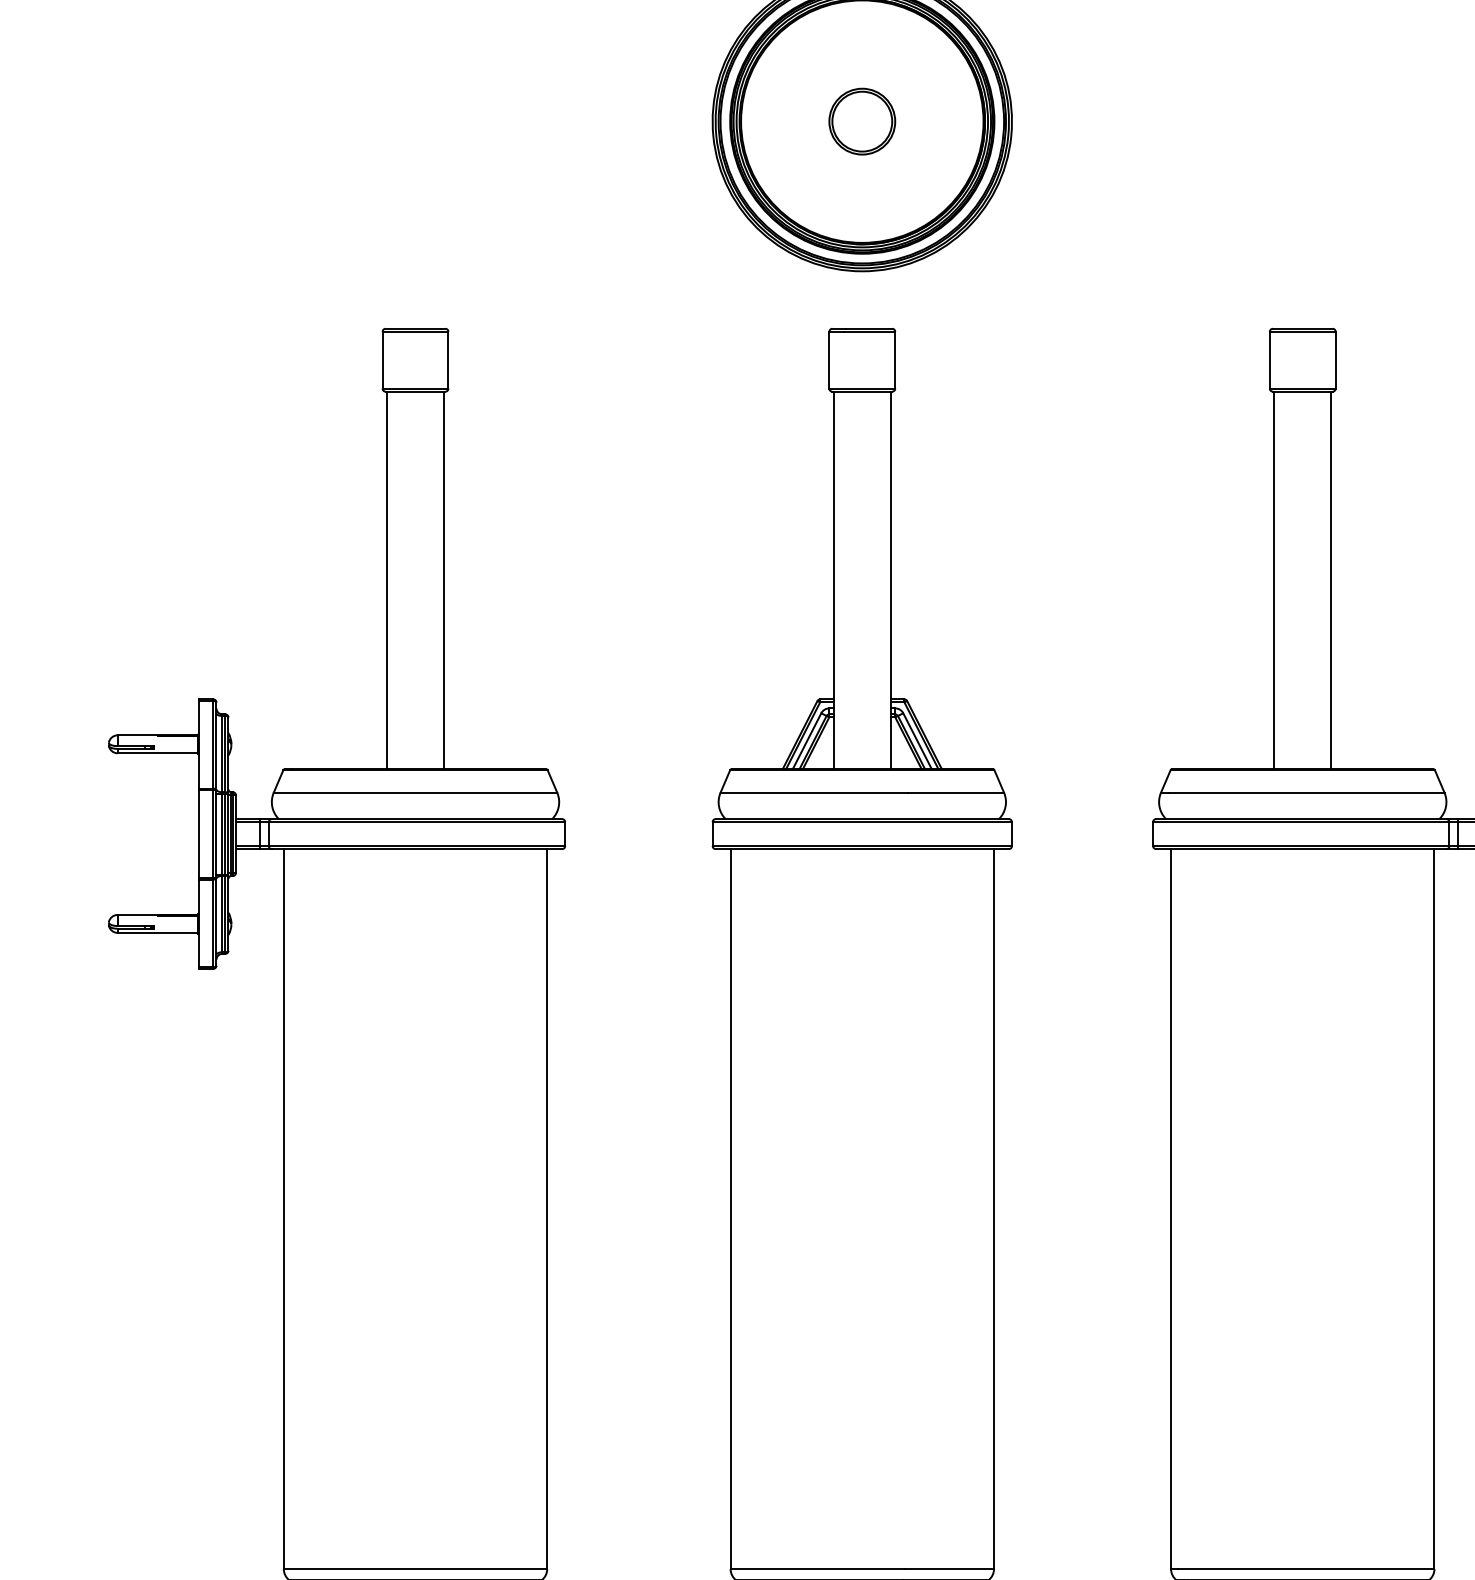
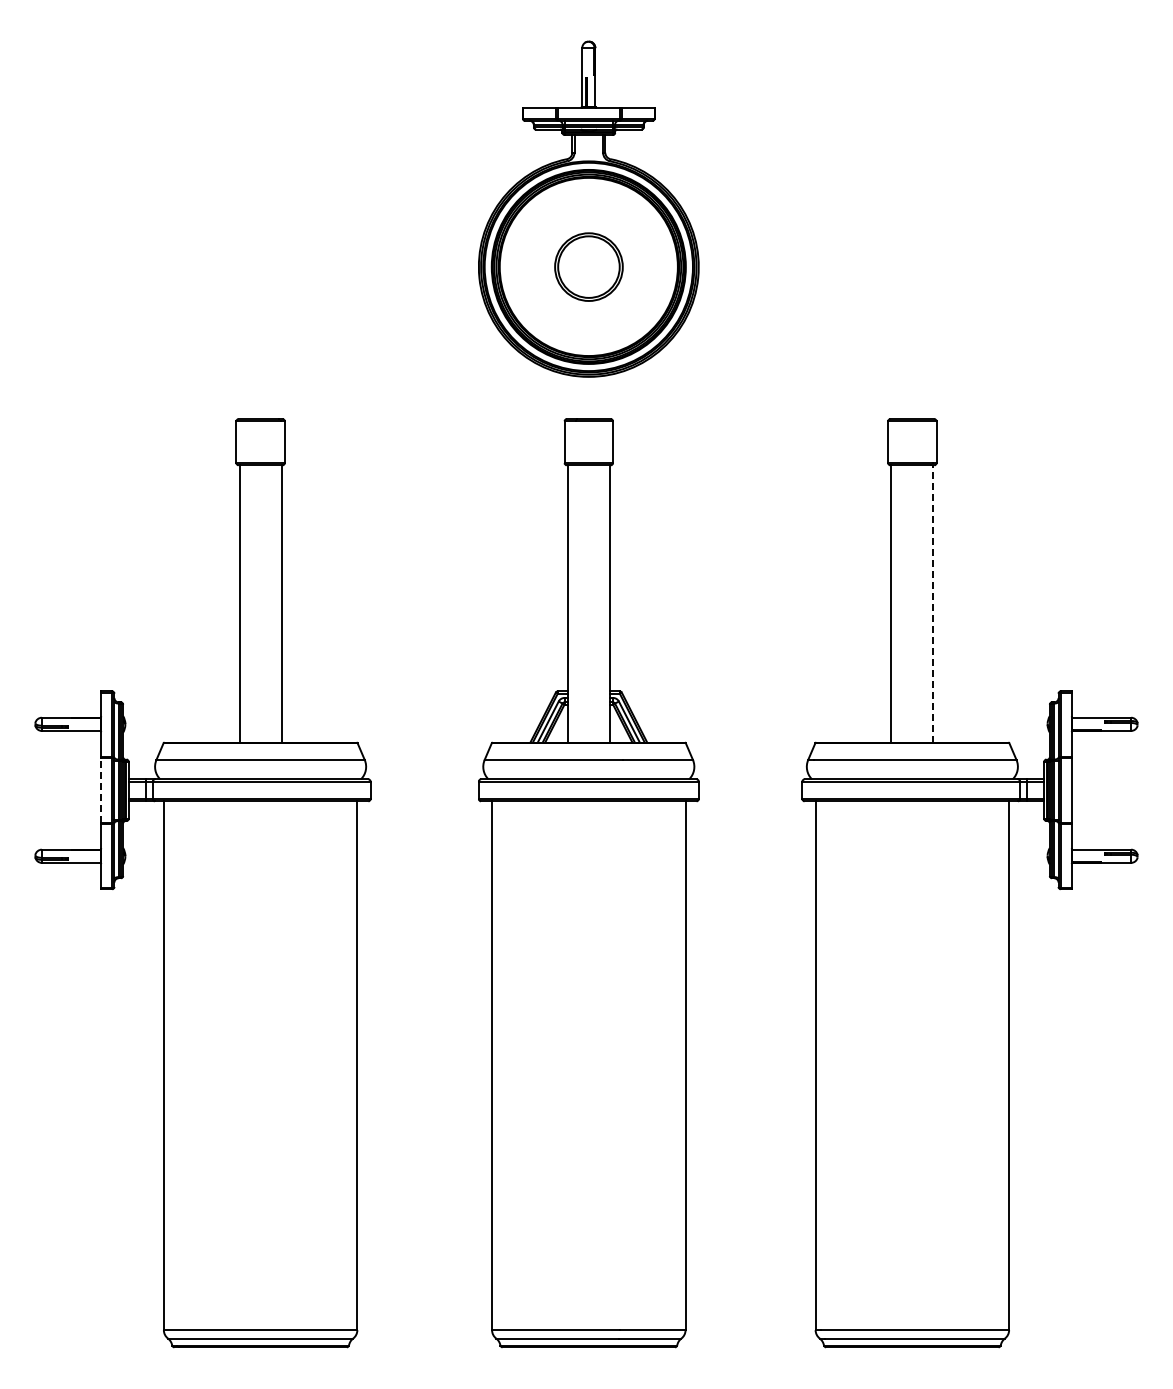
part: (861, 121) -> (588, 266), size x1.4
line: (1331, 579) -> (933, 603), solid -> dashed
line: (198, 833) -> (101, 789), solid -> dashed

